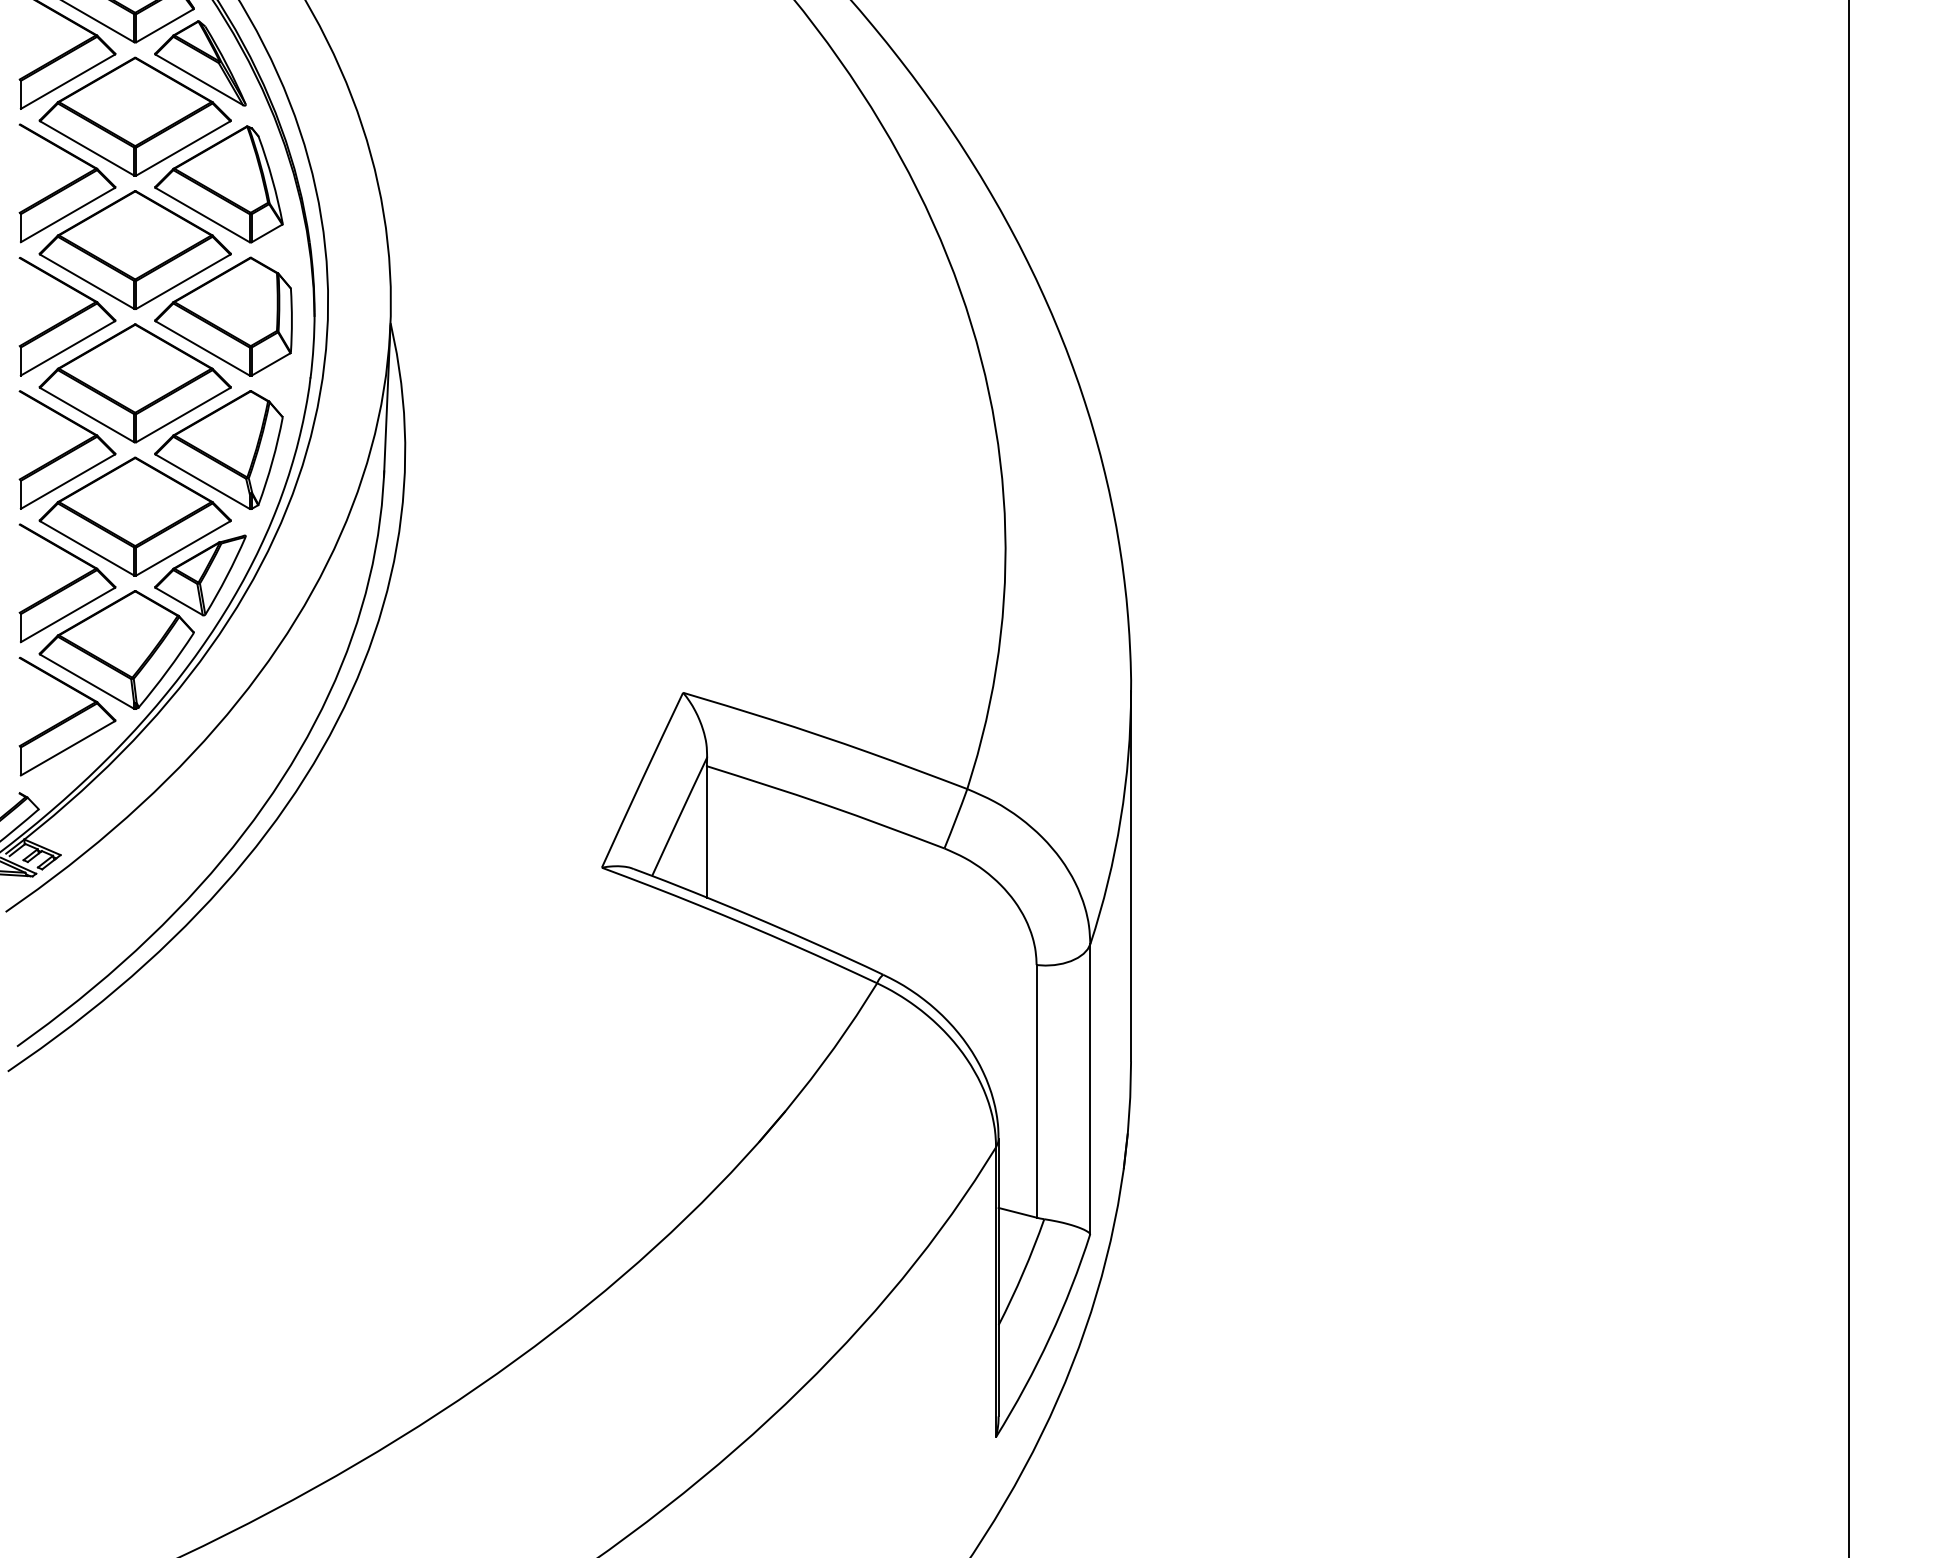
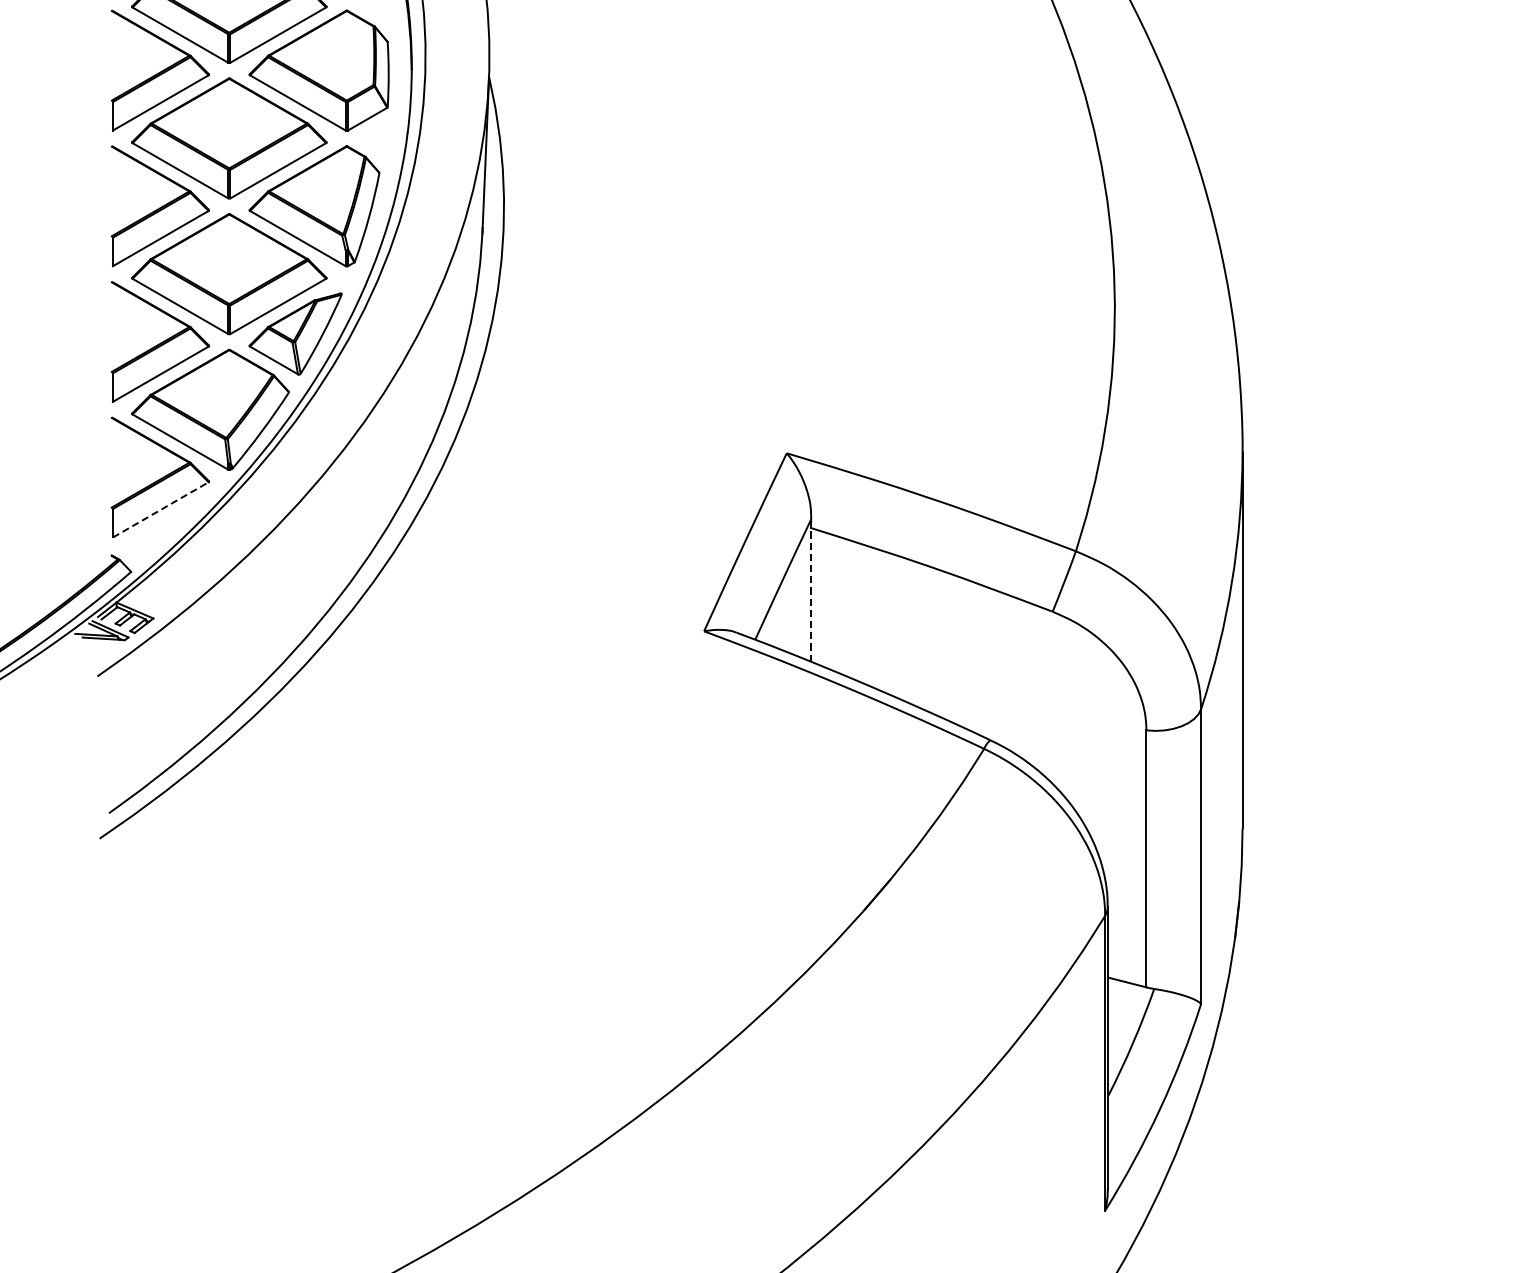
line: (68, 748) -> (161, 510), solid -> dashed
line: (706, 831) -> (810, 594), solid -> dashed

